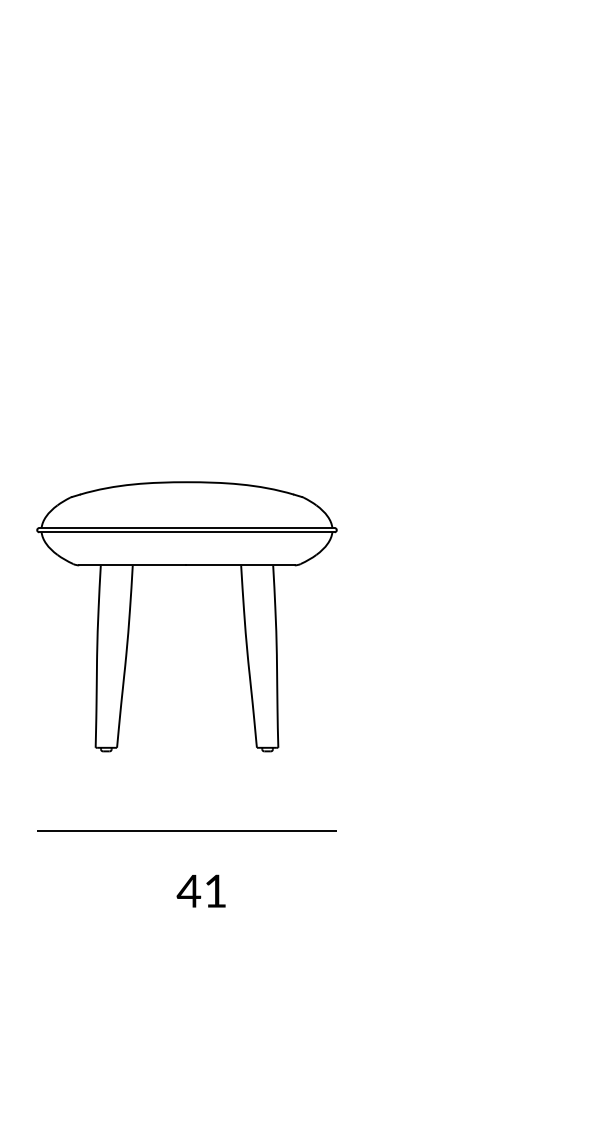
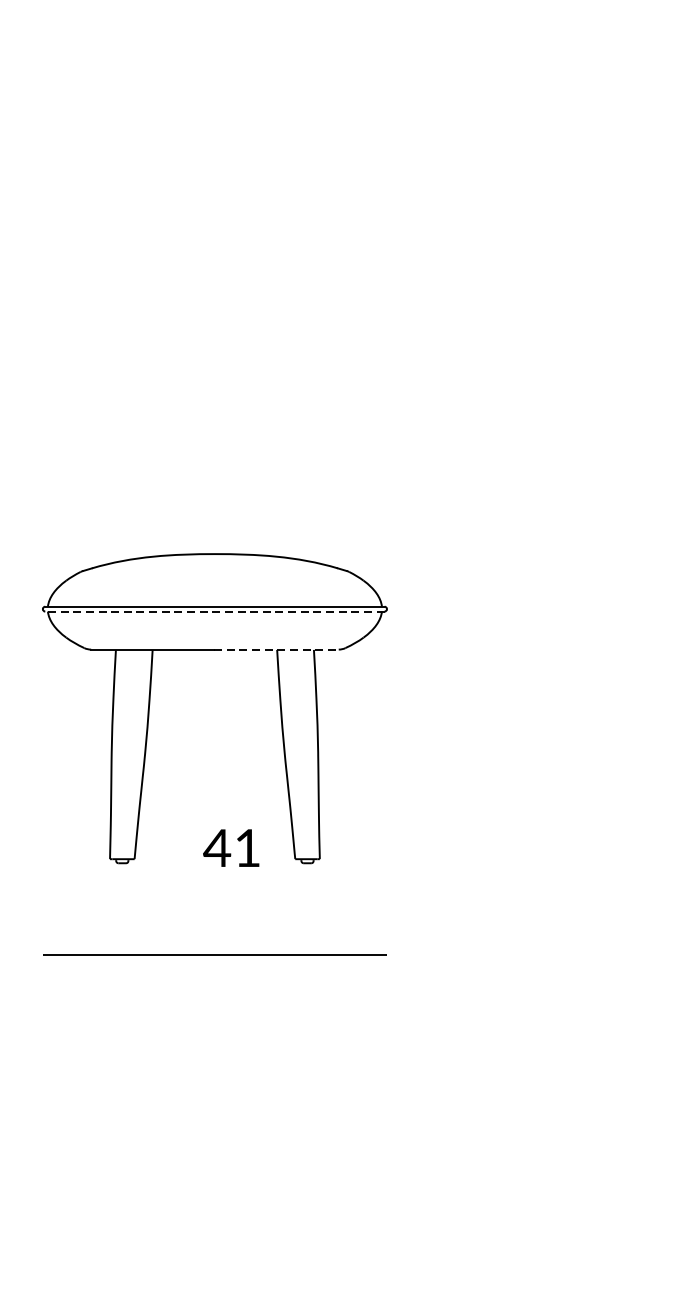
line: (187, 532) -> (215, 611), solid -> dashed
line: (241, 565) -> (277, 649), solid -> dashed
text: (200, 890) -> (230, 847), moved

